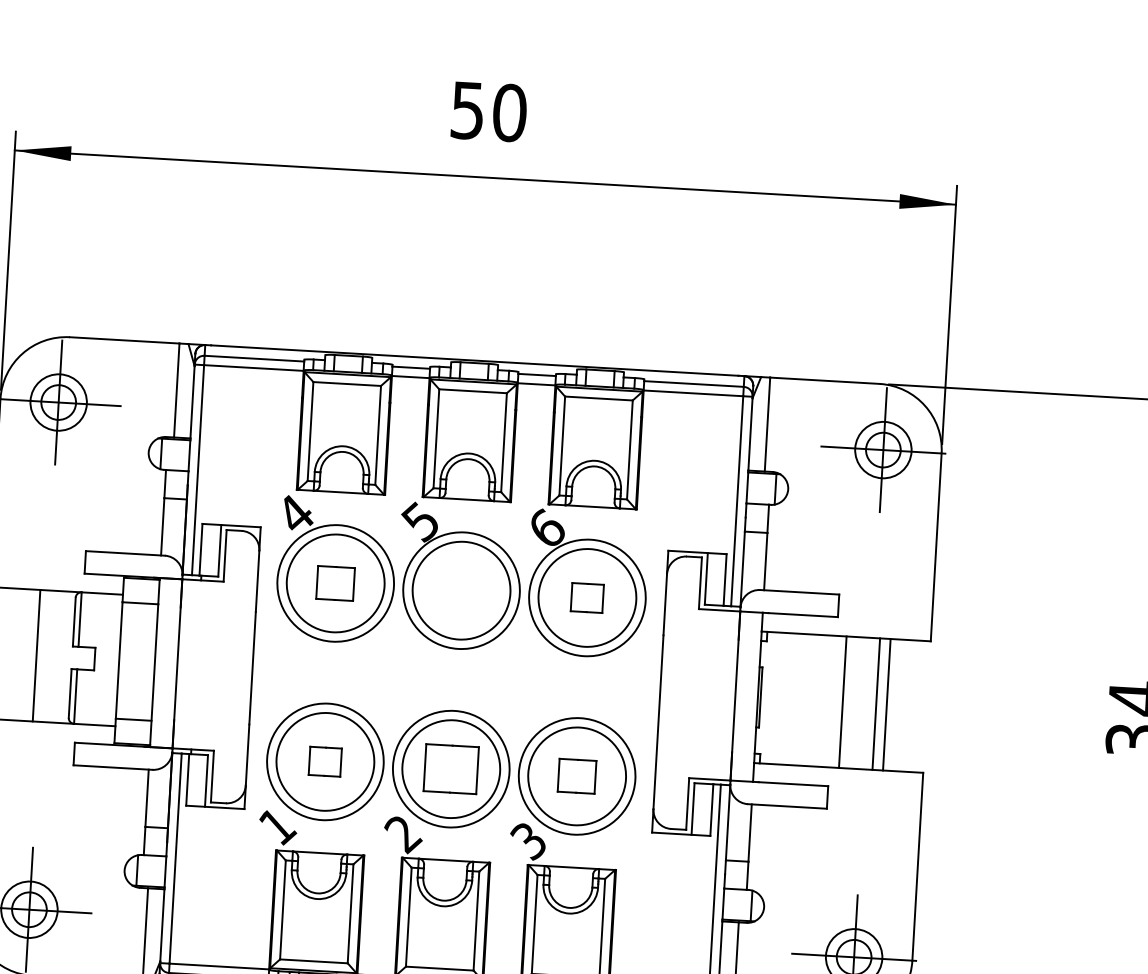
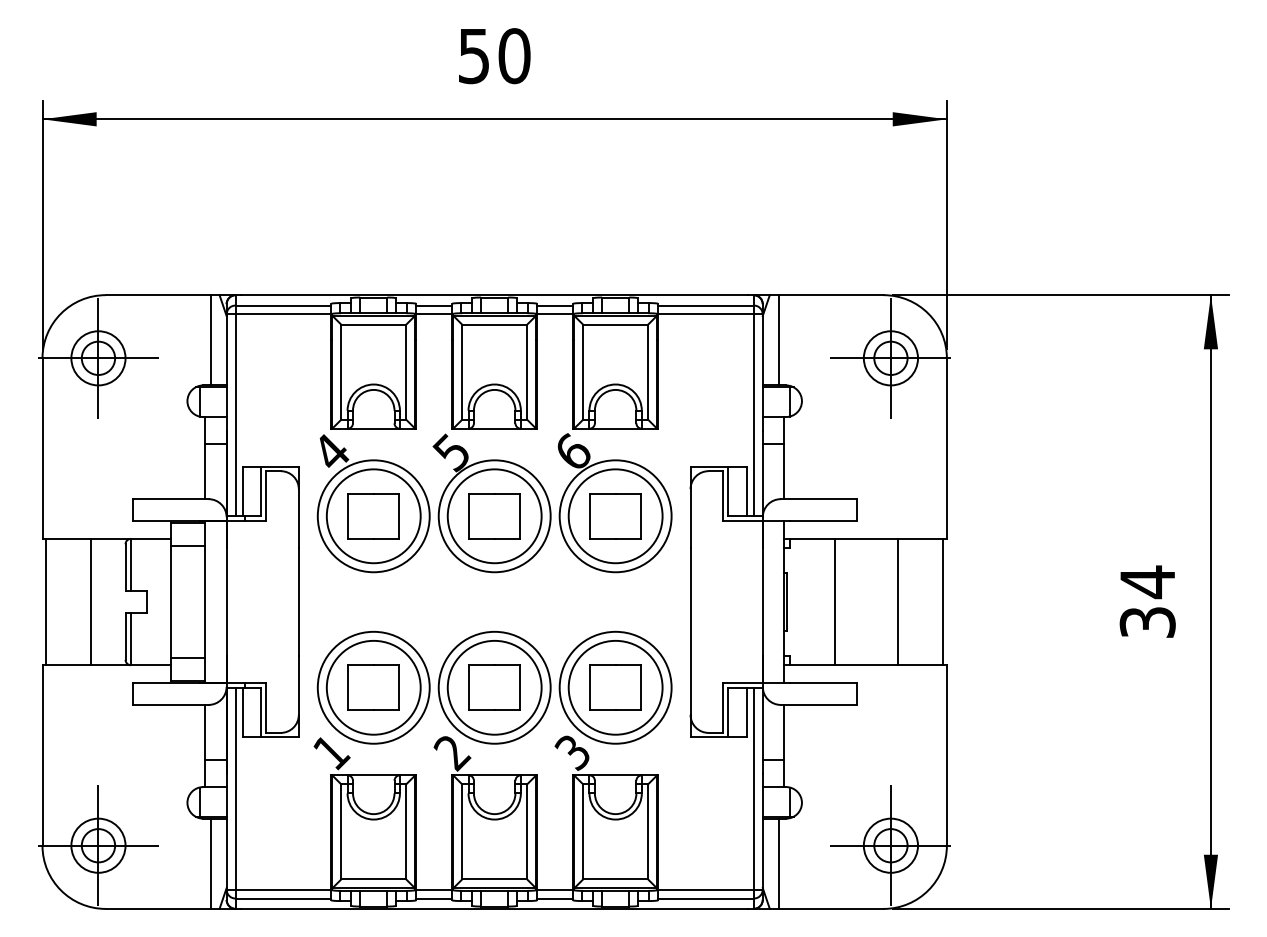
part: (335, 583) -> (373, 516), size x1.43
part: (461, 590) -> (494, 516), added
part: (587, 598) -> (615, 516), size x1.67
line: (842, 701) -> (834, 601), moved
line: (887, 704) -> (943, 601), moved
part: (325, 761) -> (373, 687), size x1.67
part: (577, 776) -> (615, 687), size x1.43

